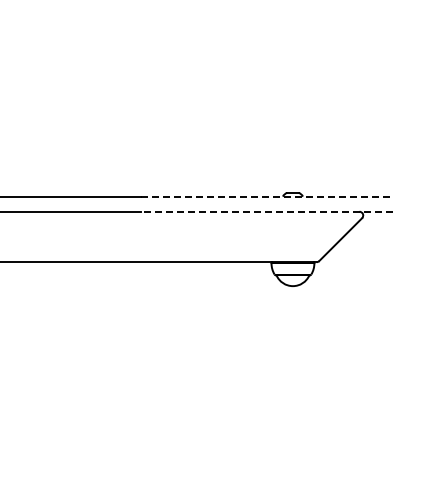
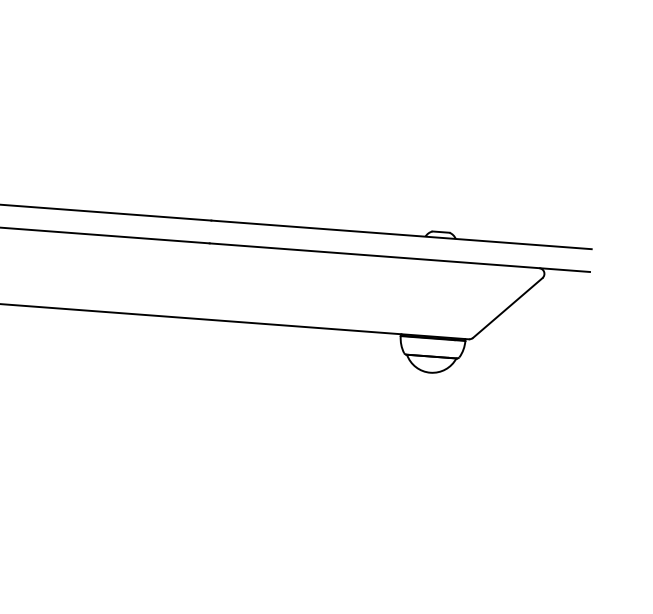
line: (267, 196) -> (402, 234), dashed -> solid
line: (266, 211) -> (399, 257), dashed -> solid

